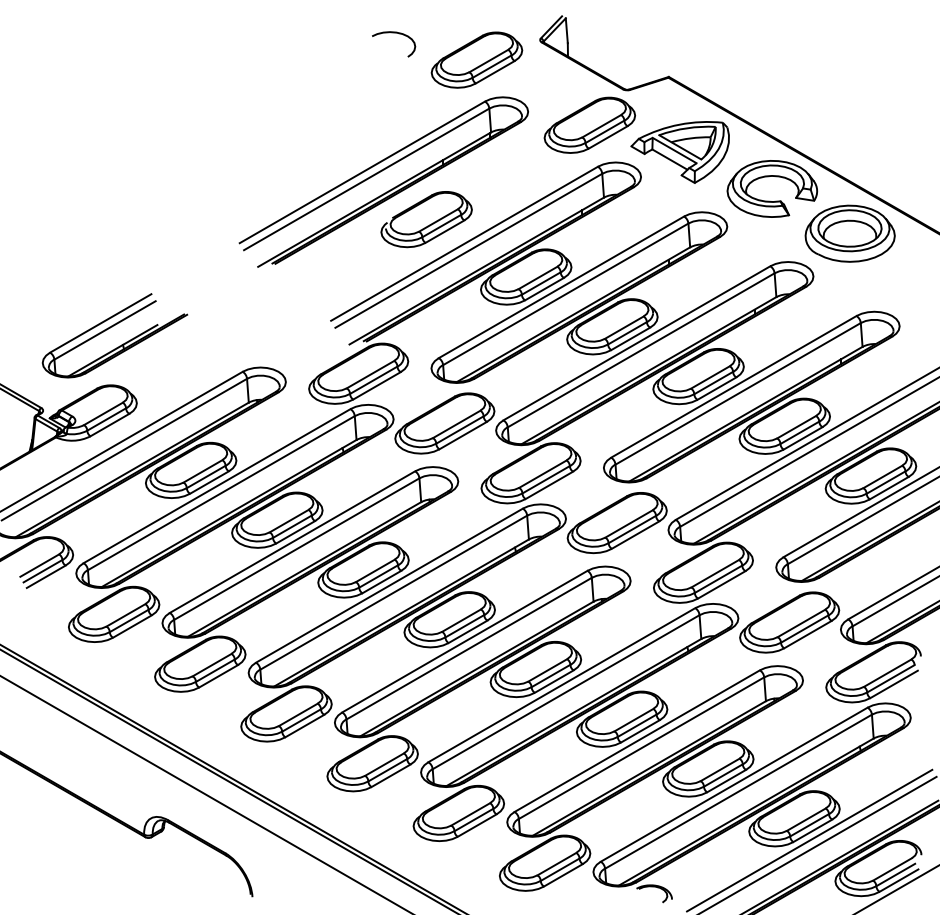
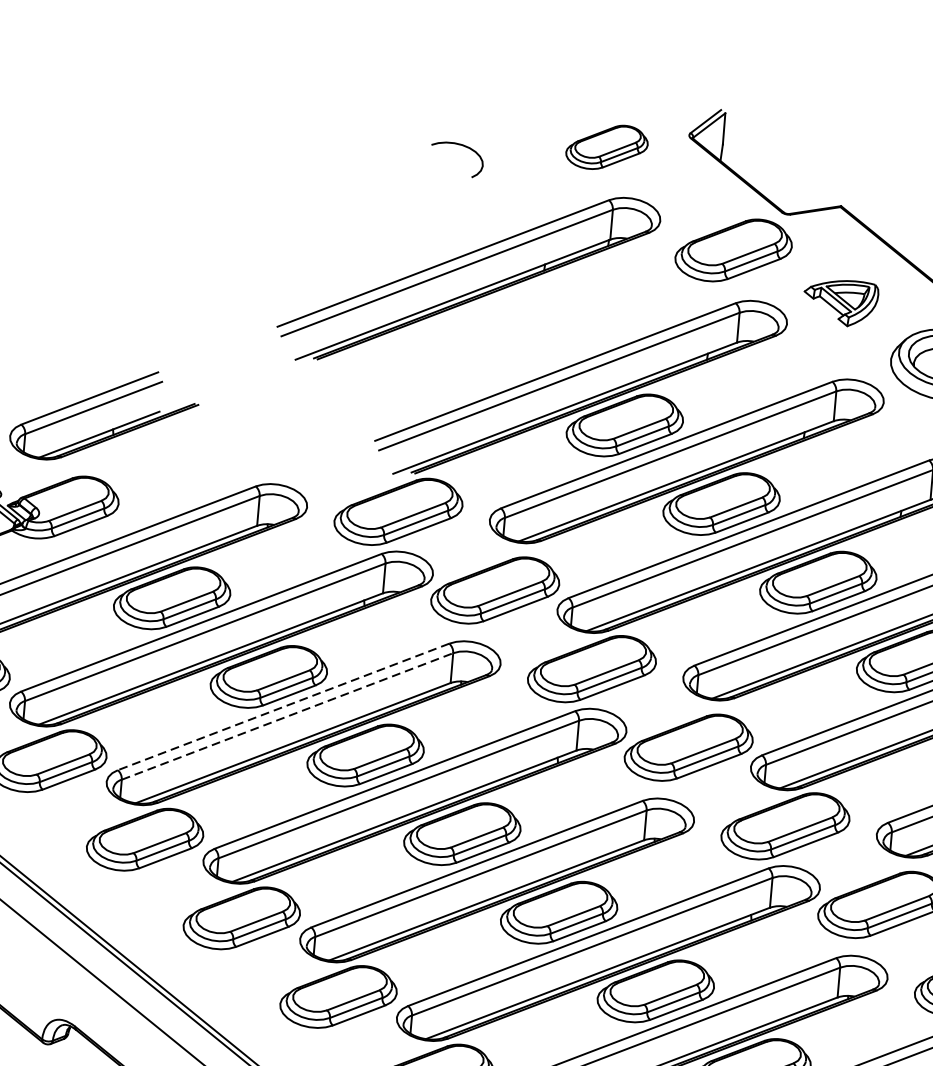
curve: (394, 33) -> (459, 145), moved
part: (476, 59) -> (606, 146), size x0.7
part: (679, 152) -> (839, 301), size x0.6
part: (426, 219) -> (513, 334), removed
line: (292, 542) -> (283, 707), solid -> dashed
line: (296, 549) -> (287, 716), solid -> dashed

